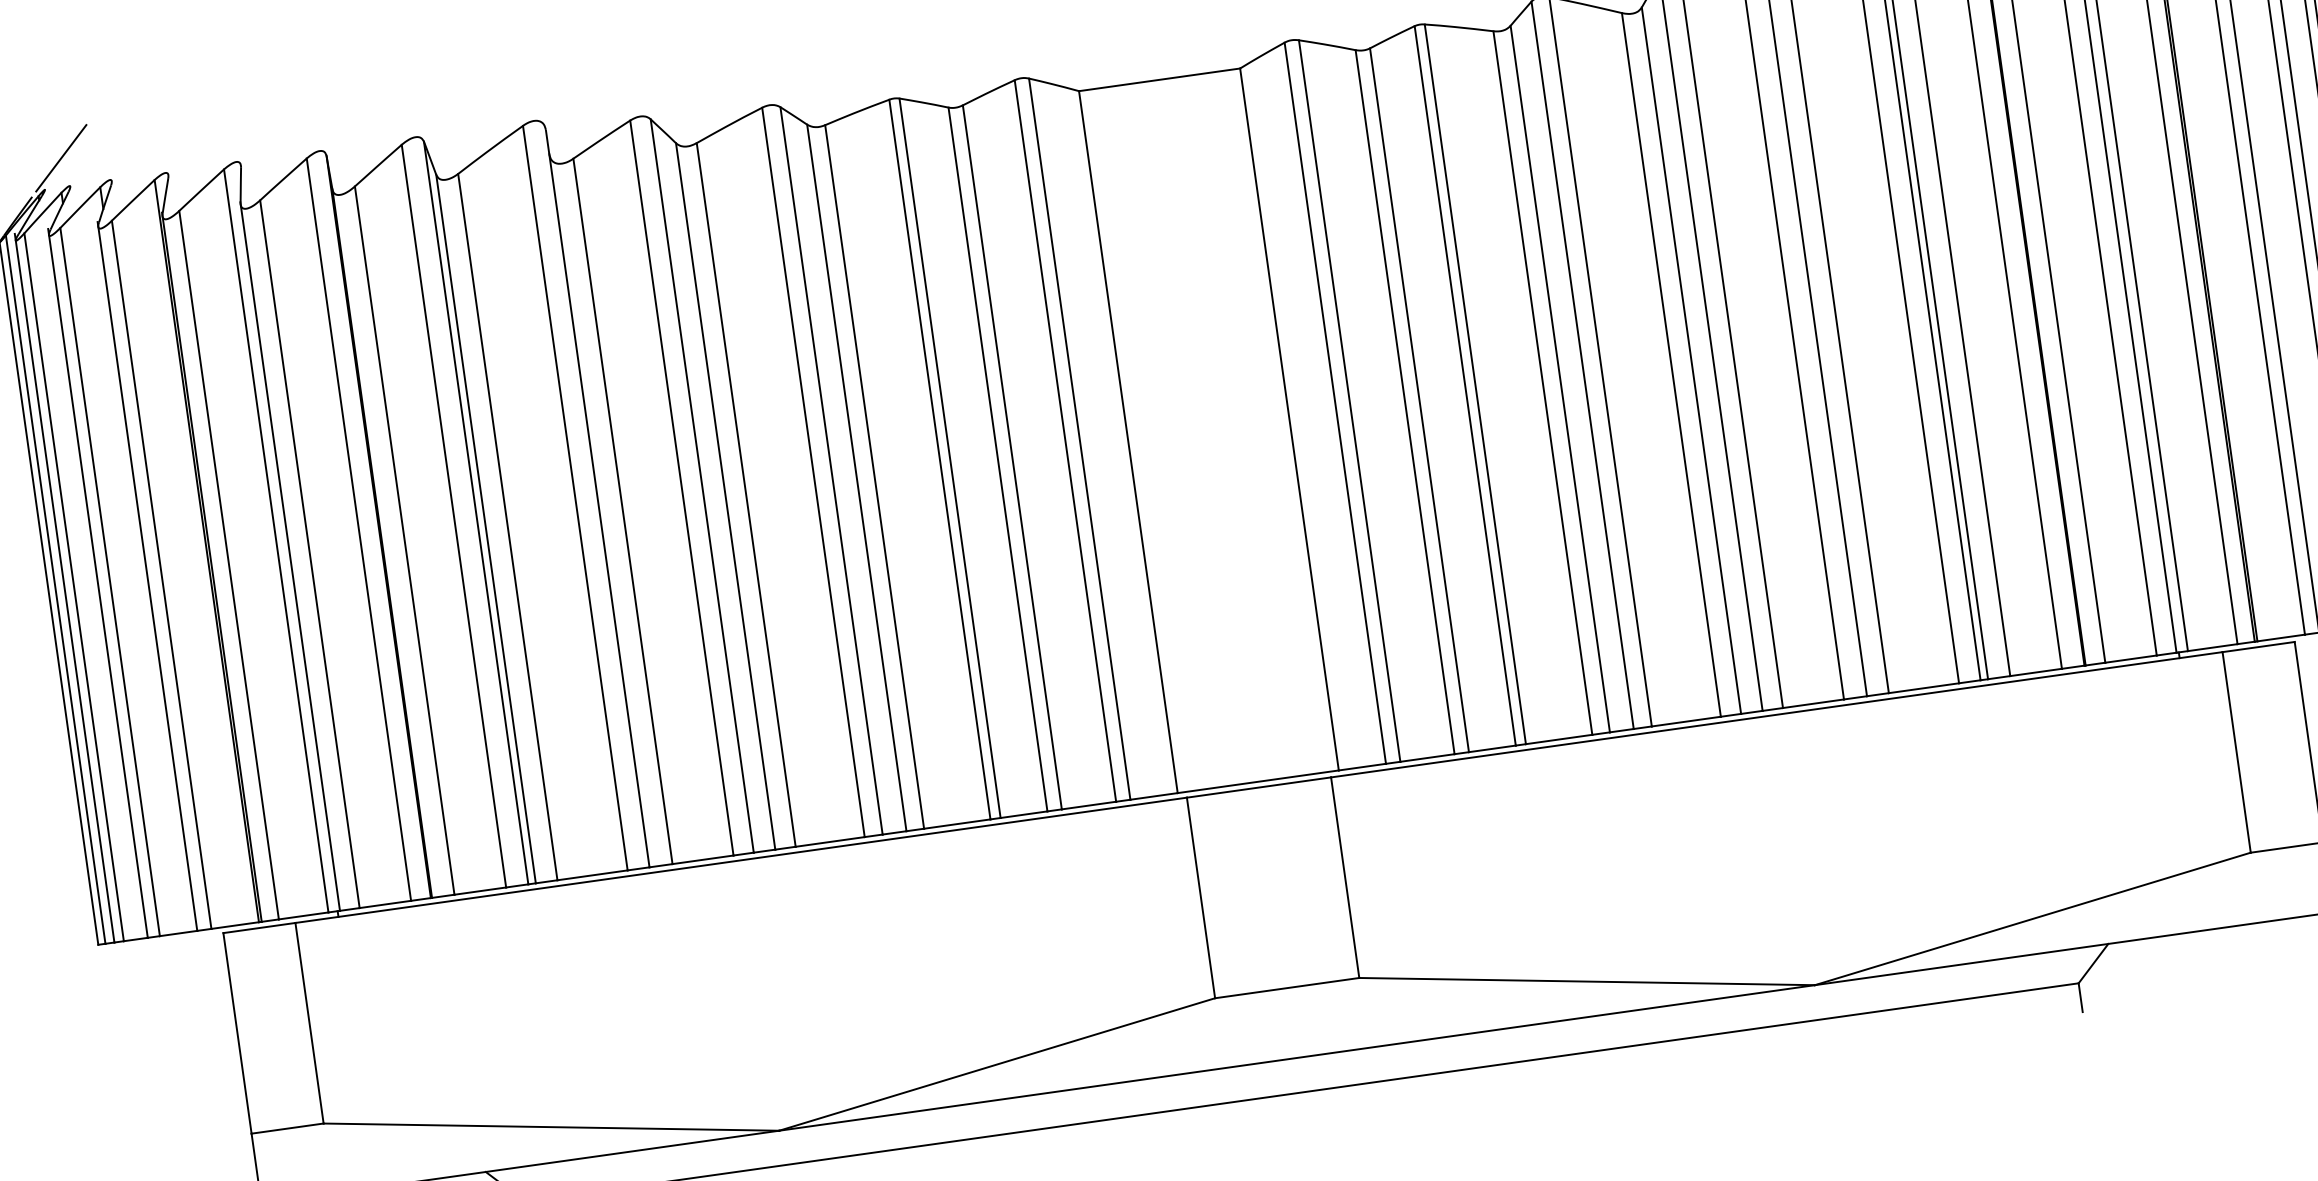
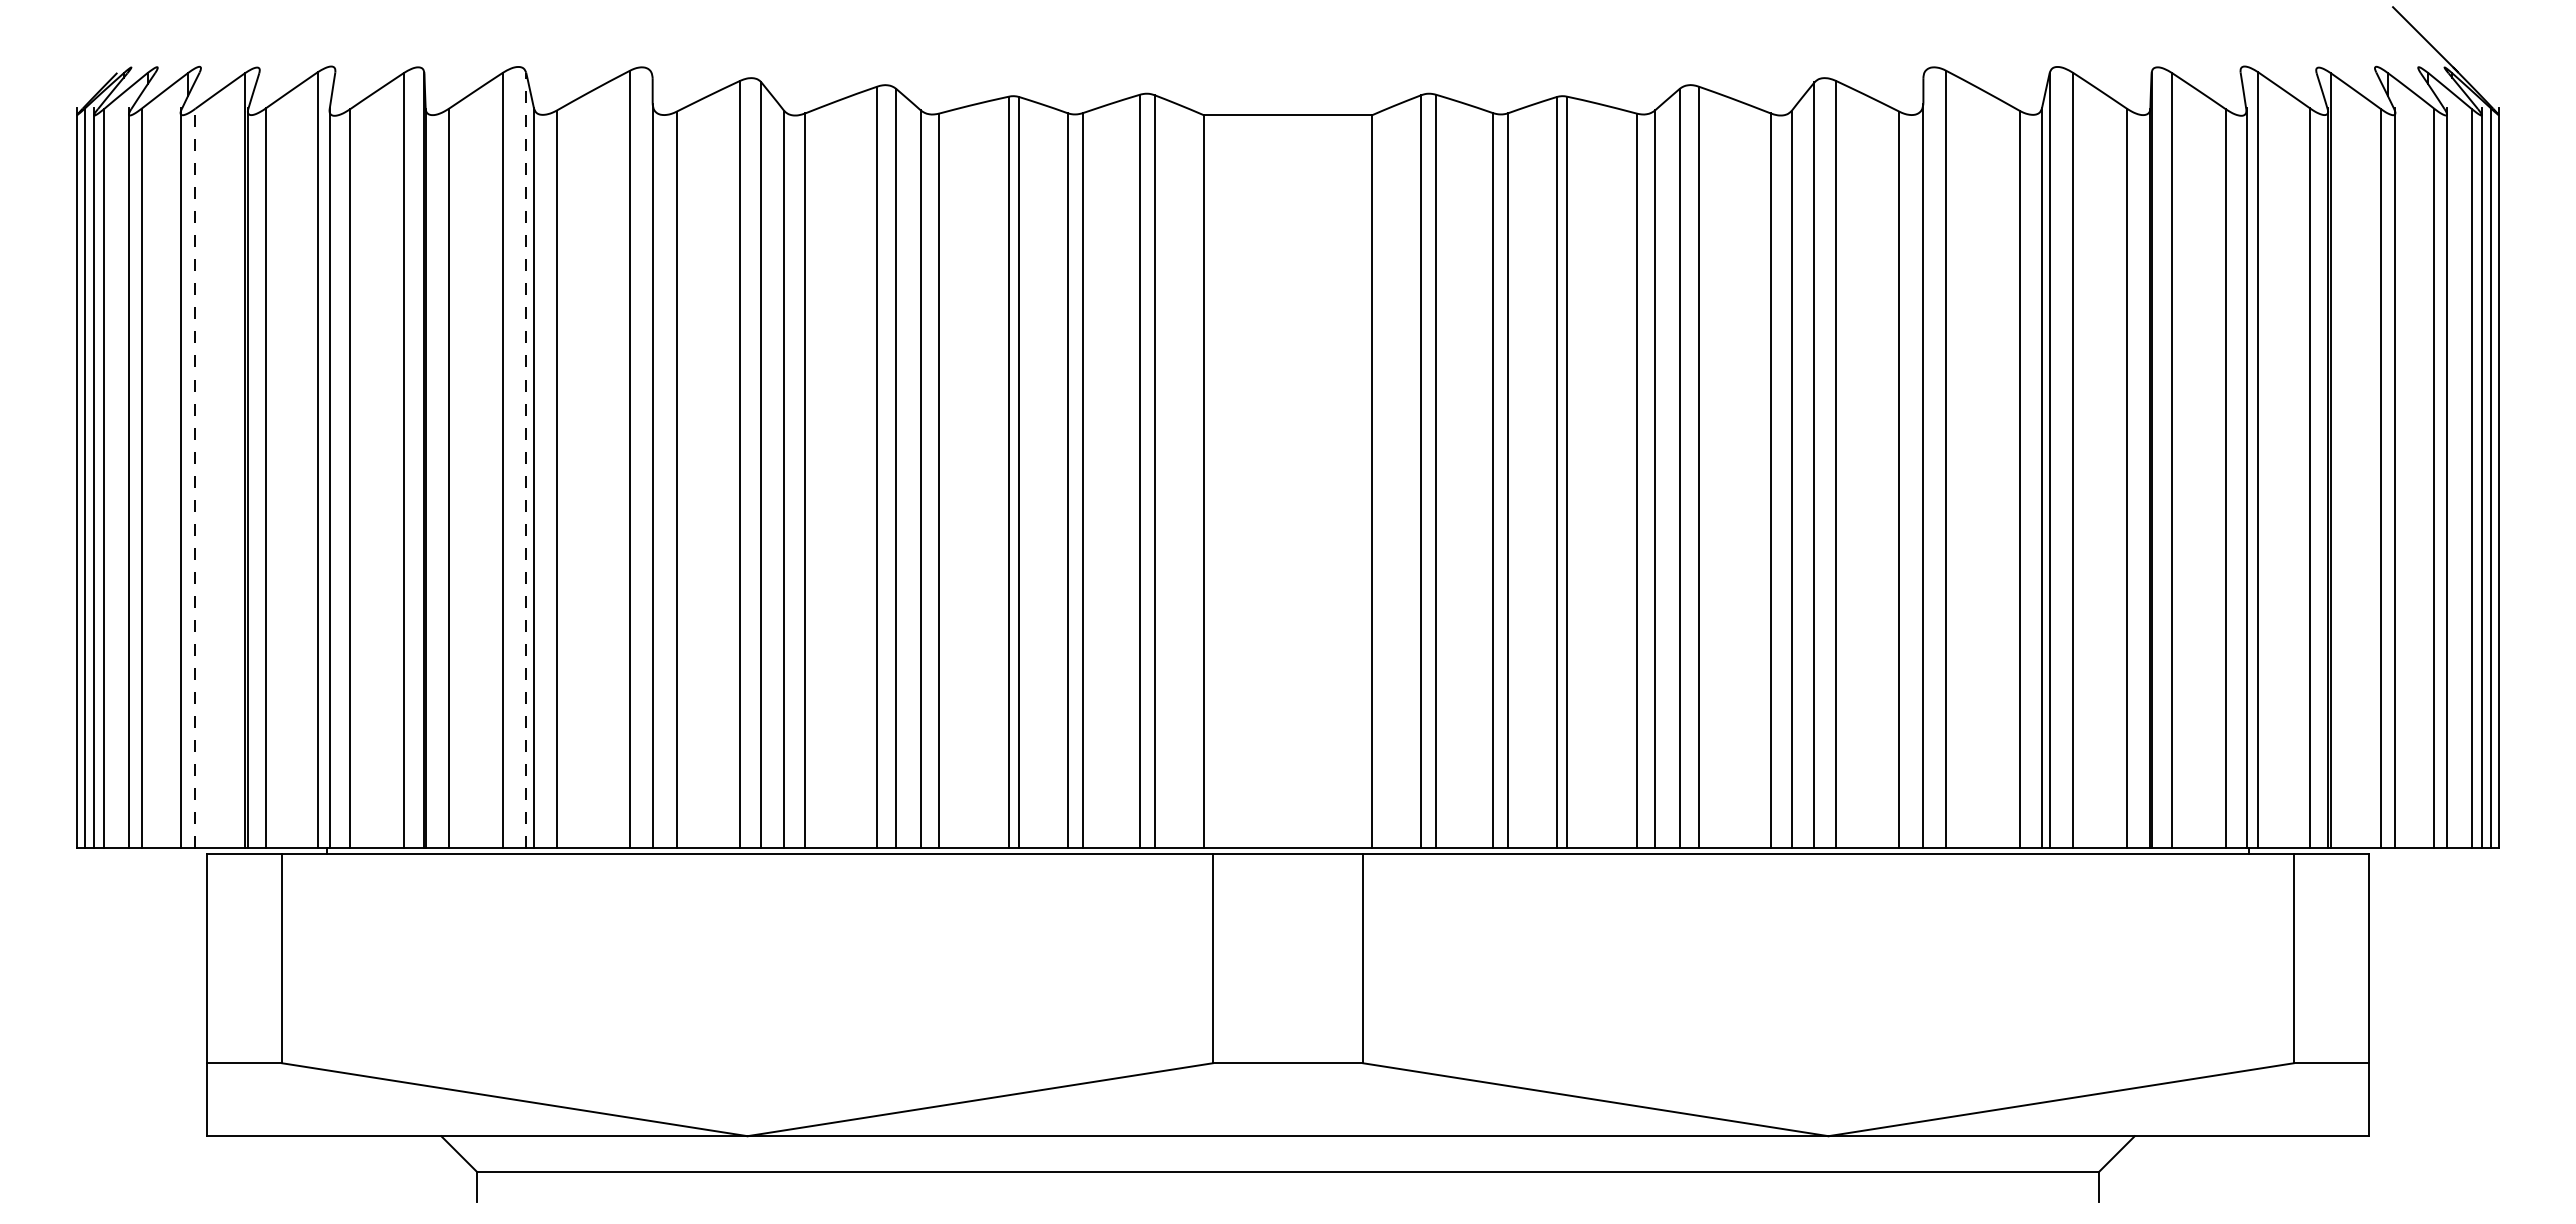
line: (61, 158) -> (152, 37), removed
line: (476, 513) -> (526, 460), solid -> dashed
line: (161, 574) -> (195, 478), solid -> dashed

